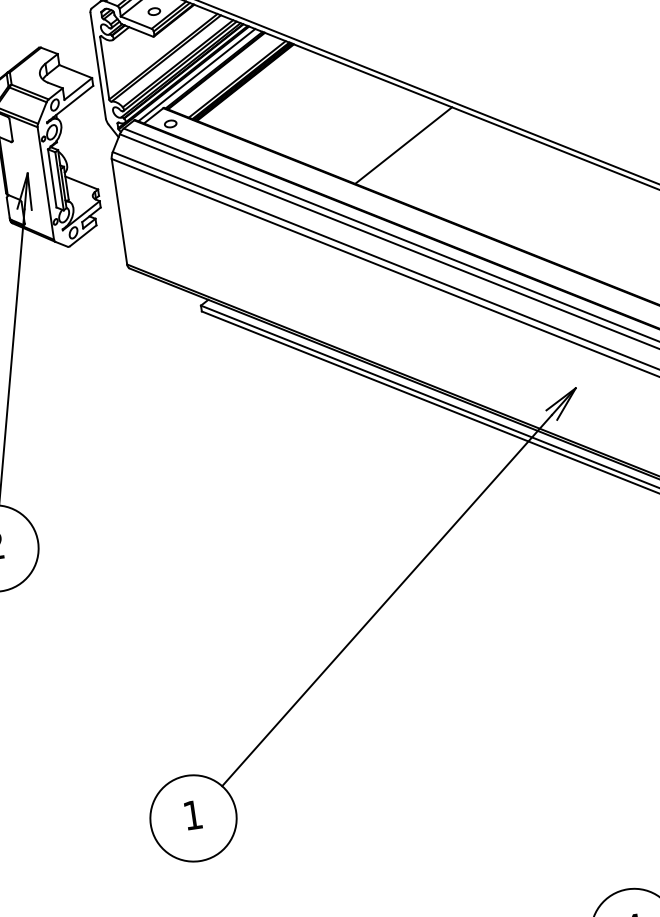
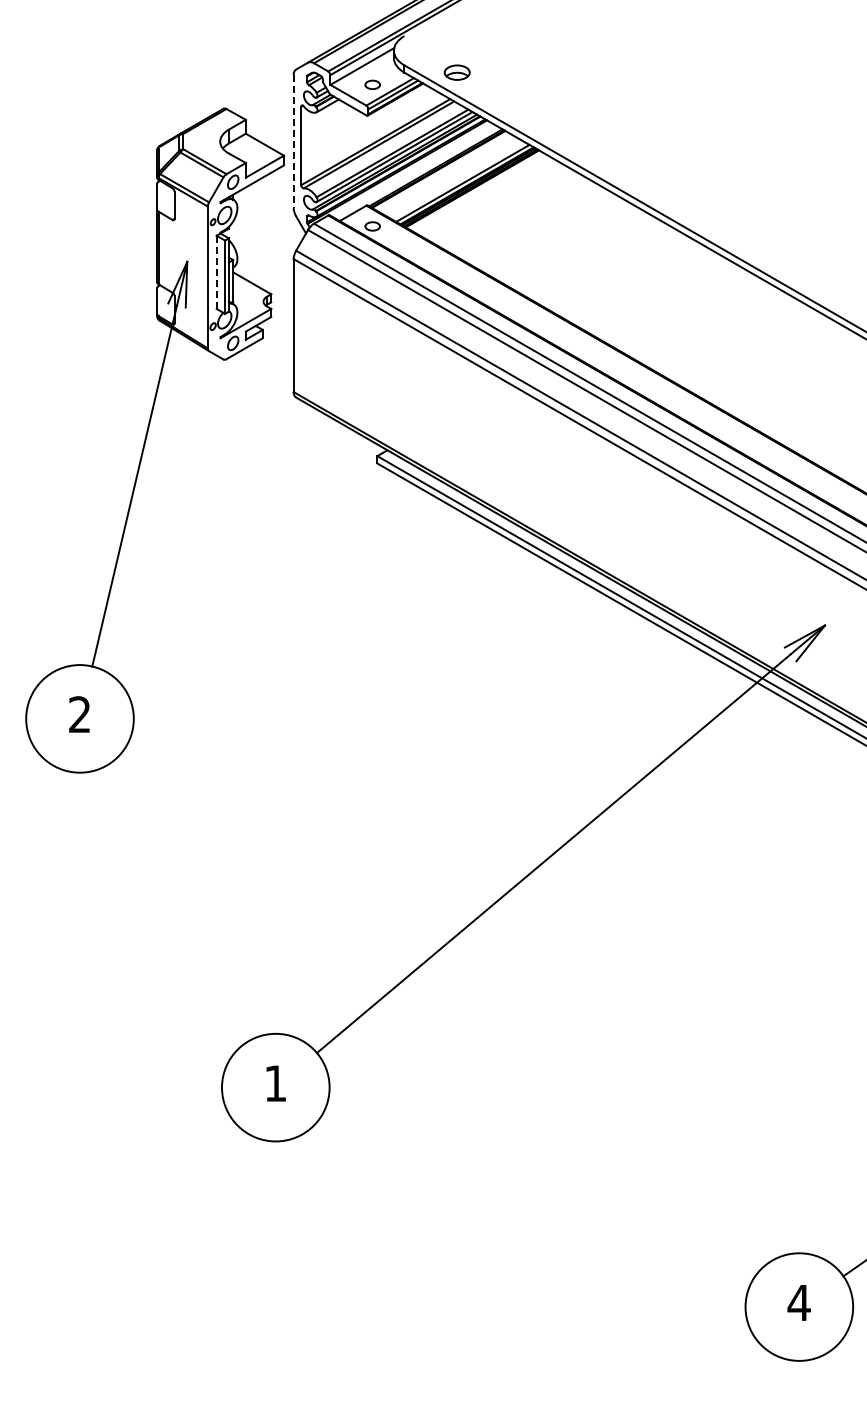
line: (98, 66) -> (293, 142), solid -> dashed
line: (196, 74) -> (413, 170), removed
line: (402, 145) -> (655, 294), removed
line: (52, 178) -> (216, 272), solid -> dashed

